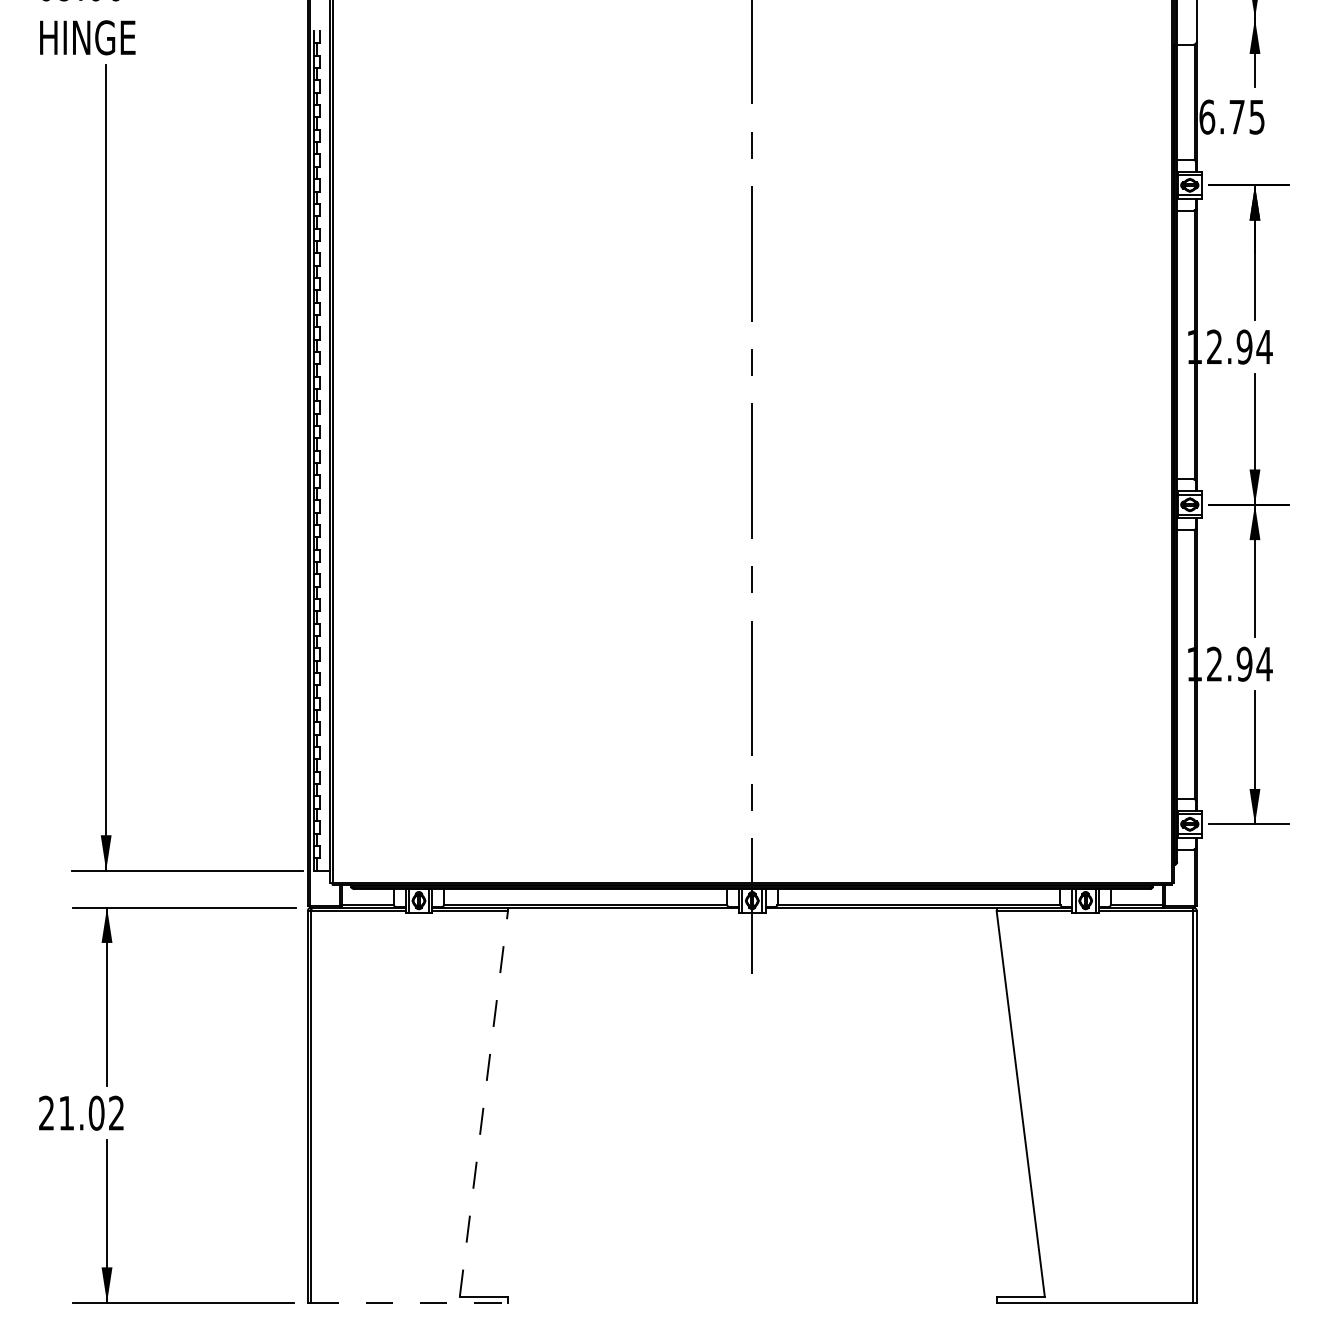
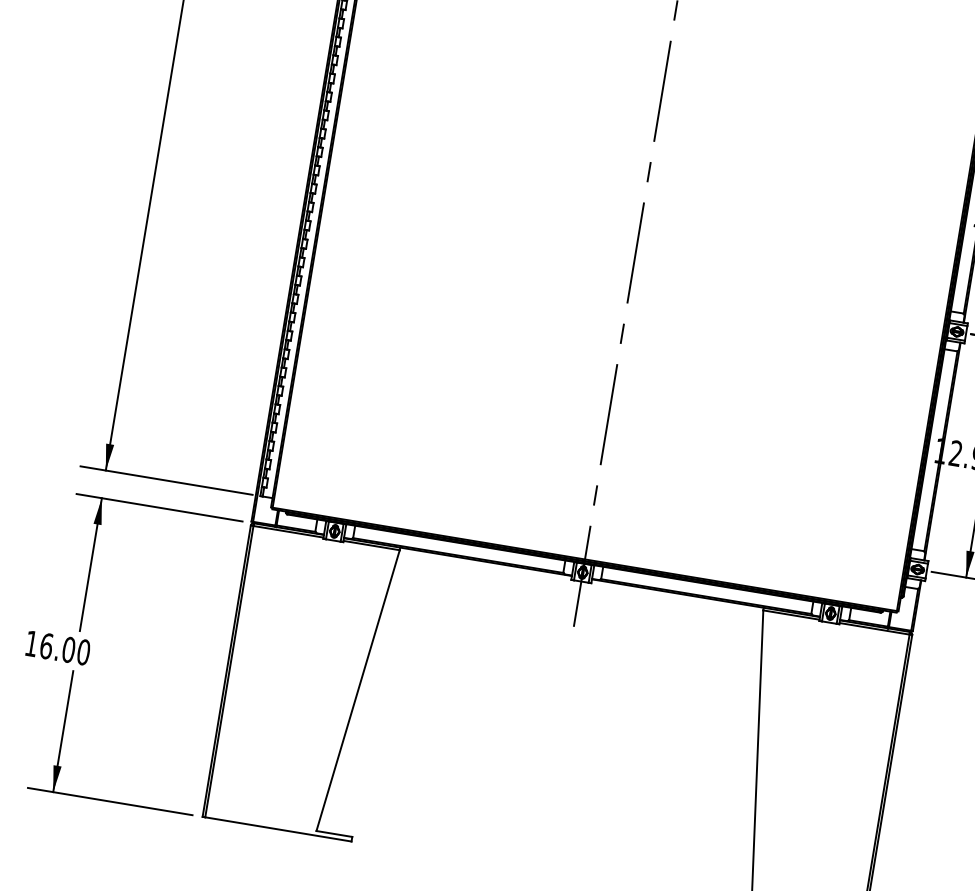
line: (483, 1103) -> (357, 690), dashed -> solid
text: (81, 1112) -> (57, 647), 21.02 -> 16.00
line: (410, 1302) -> (279, 829), dashed -> solid

